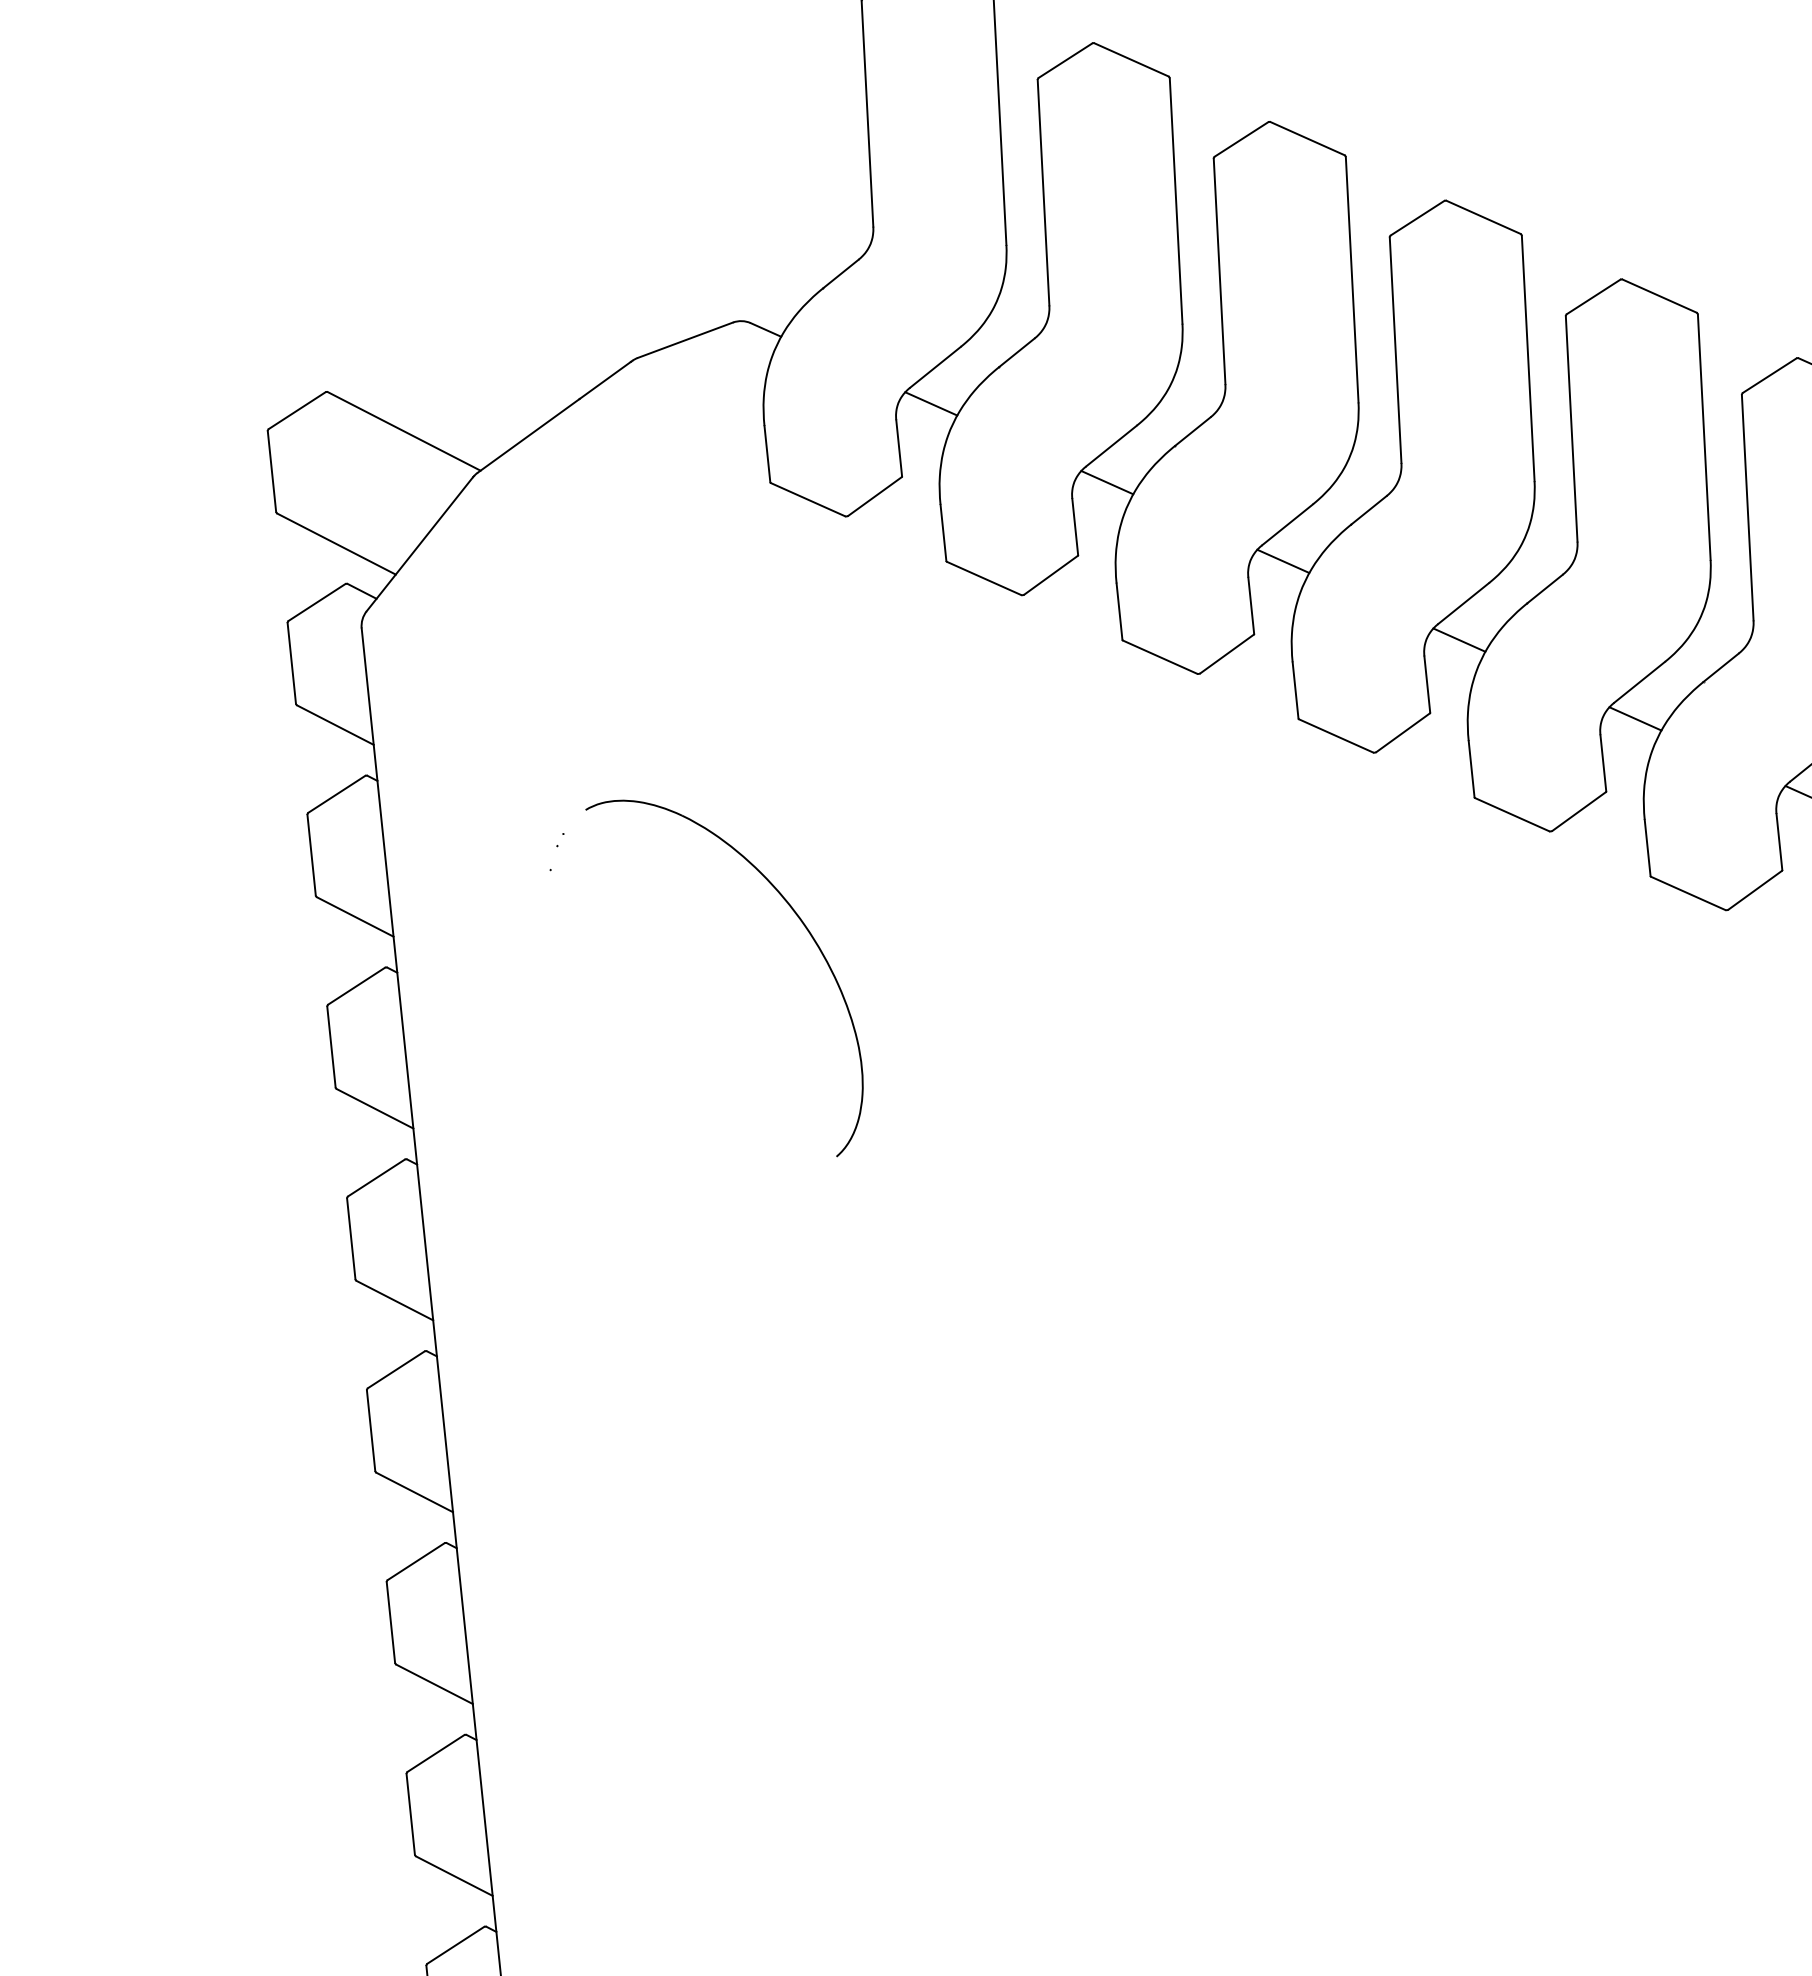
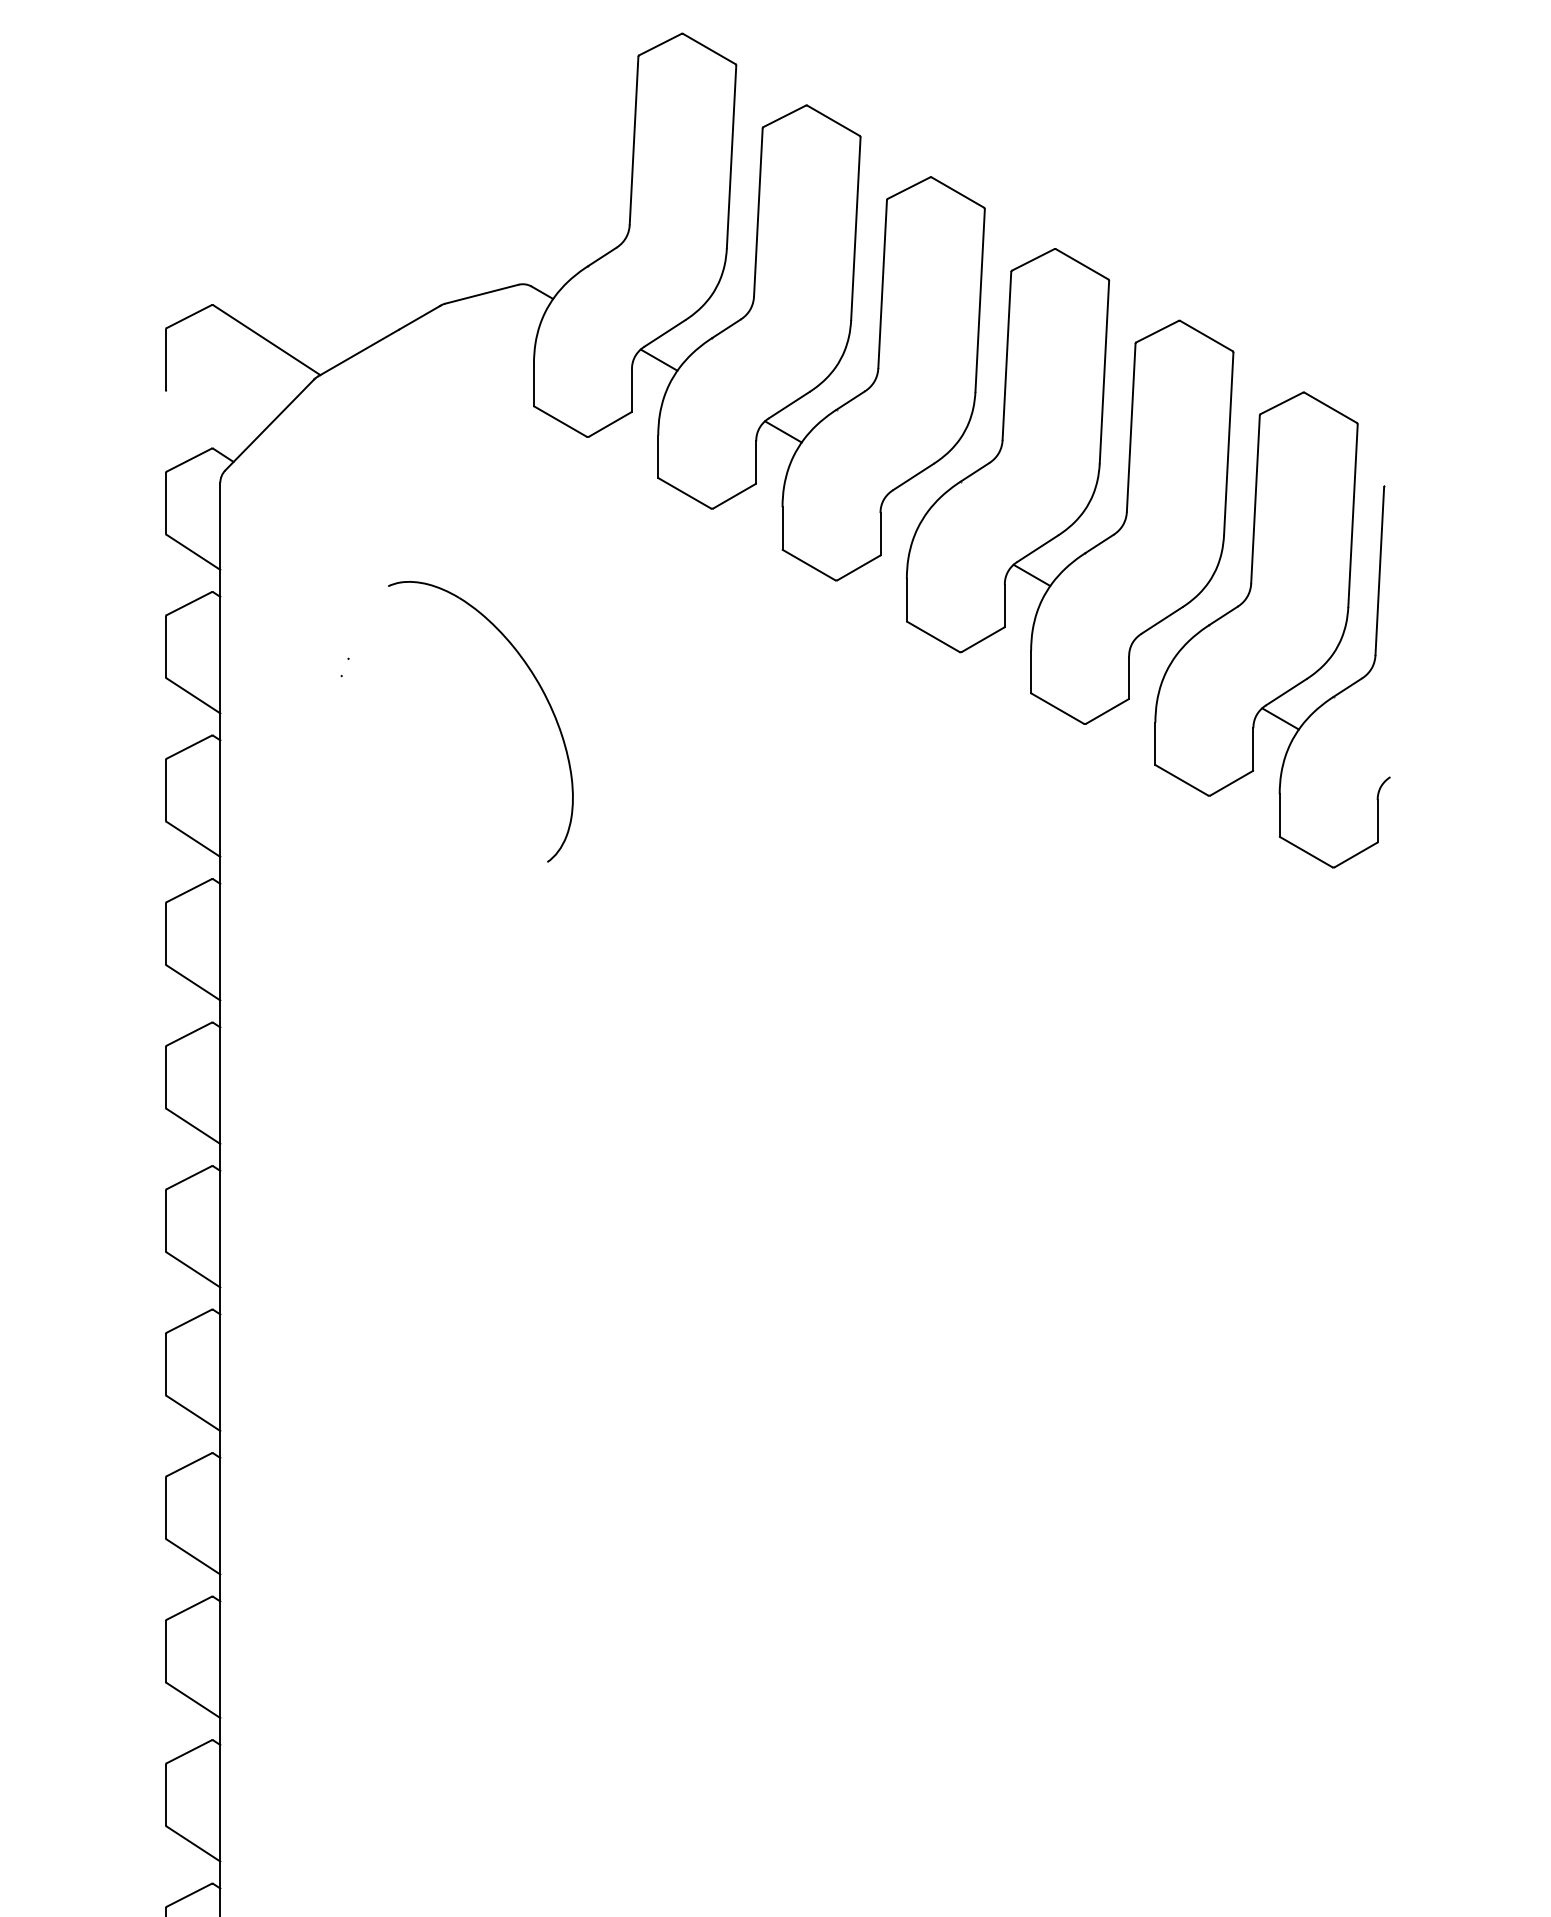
line: (335, 544) -> (207, 418), removed
line: (1283, 561) -> (907, 503), removed
line: (1634, 718) -> (1155, 646), removed
part: (800, 921) -> (538, 685), moved

